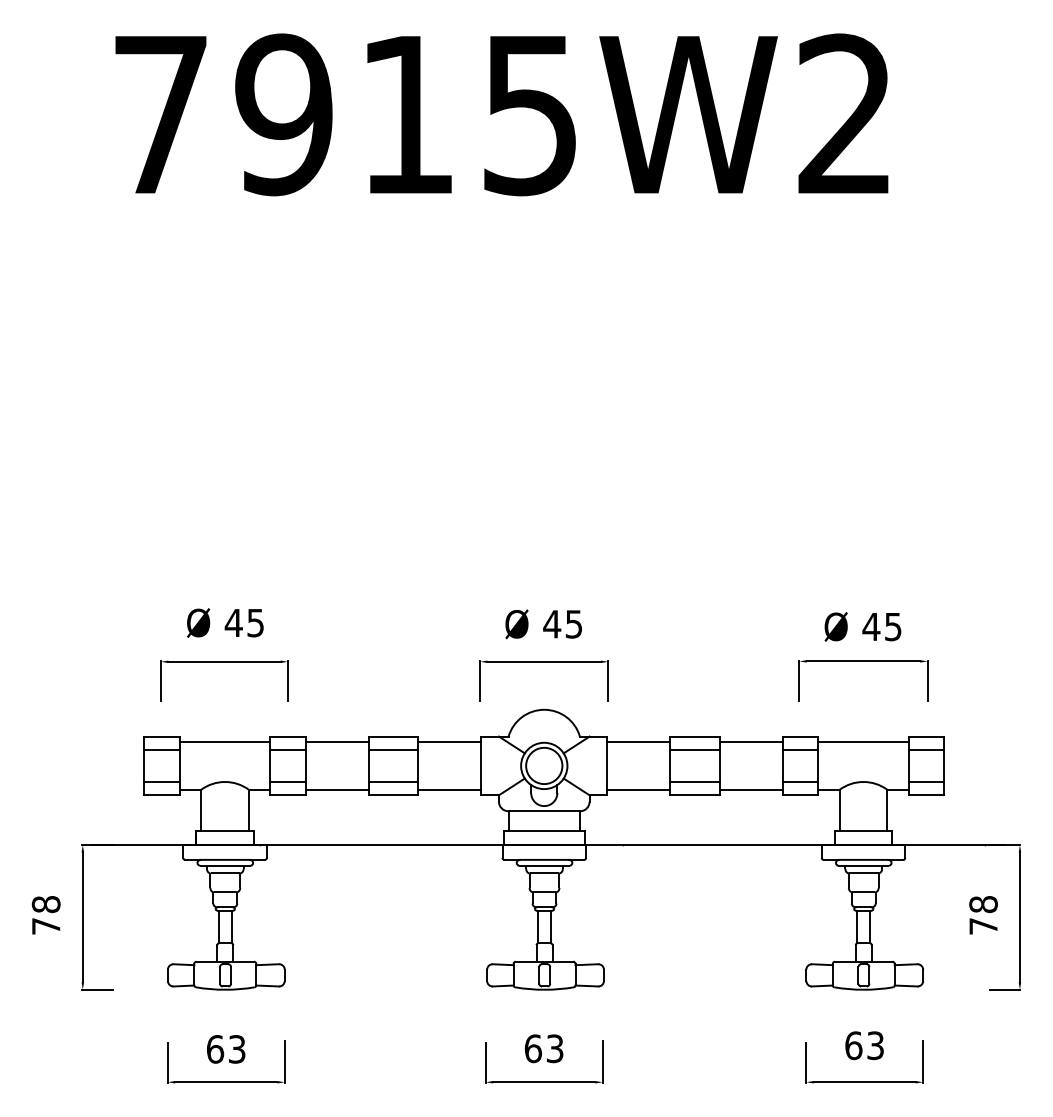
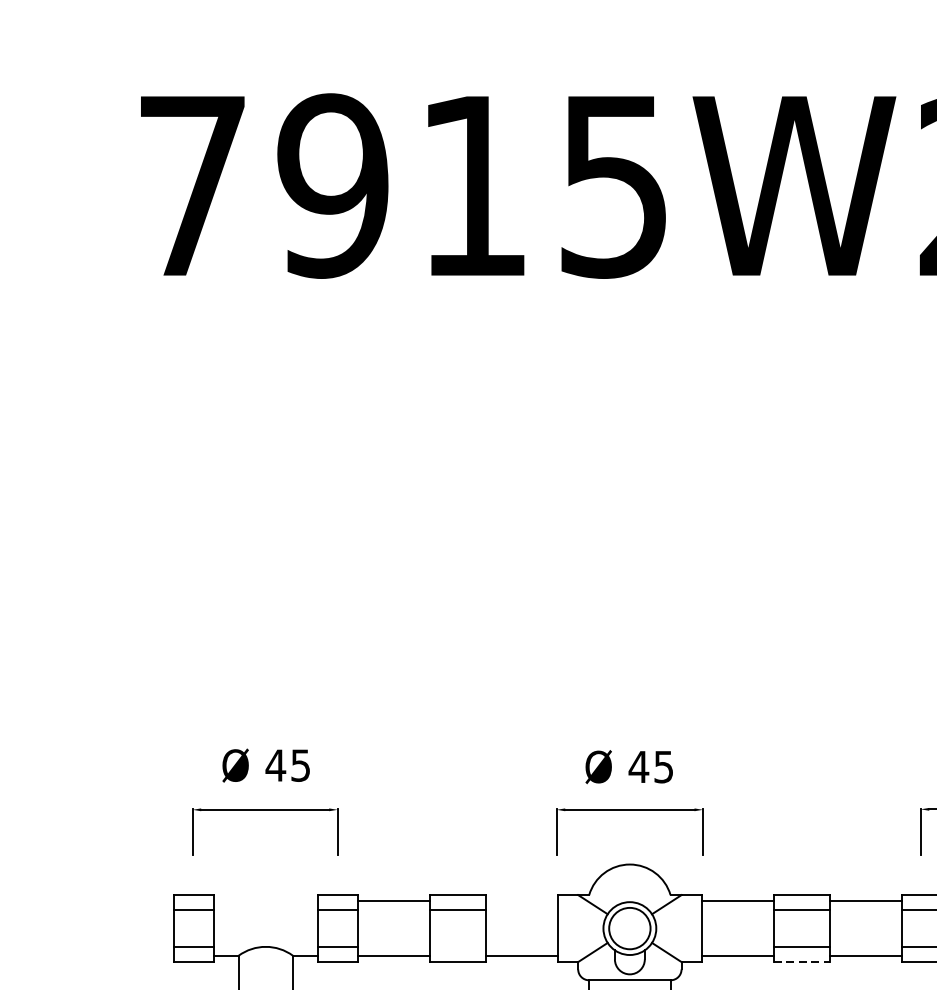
line: (224, 742) -> (265, 901), removed
line: (449, 742) -> (521, 901), removed
line: (393, 781) -> (457, 946), removed
line: (695, 795) -> (802, 962), solid -> dashed

